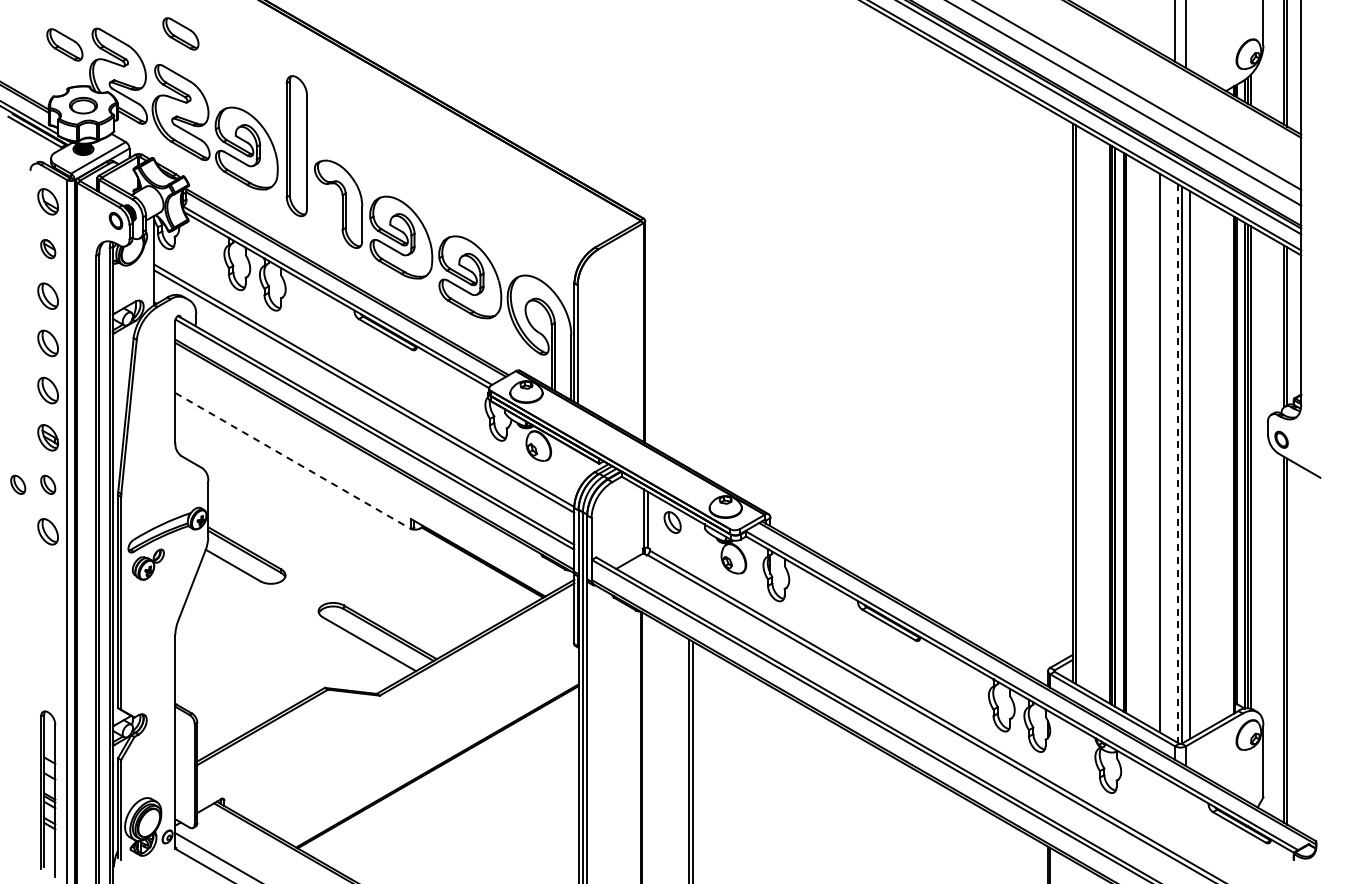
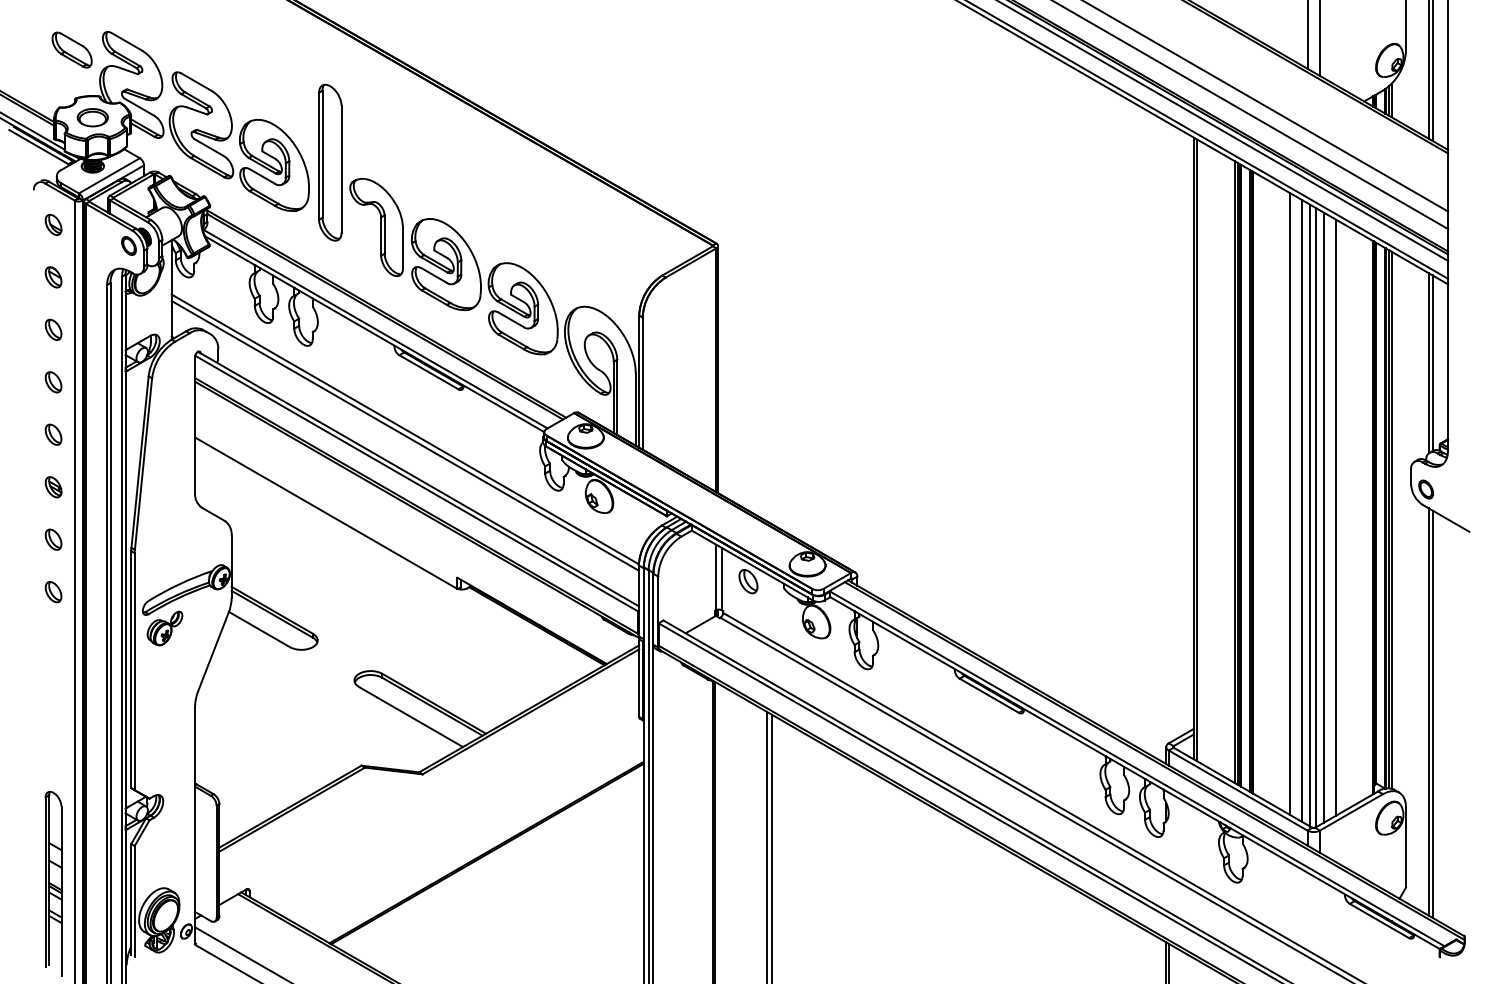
part: (180, 33) -> (200, 37), removed
part: (48, 202) -> (53, 225), size x0.71
part: (48, 296) -> (53, 330), size x0.71
part: (48, 343) -> (53, 382), size x0.71
part: (48, 390) -> (53, 434), size x0.71
part: (48, 437) -> (53, 486), size x0.71
line: (1170, 458) -> (1302, 510), added
line: (293, 460) -> (326, 512), dashed -> solid
line: (1177, 463) -> (1310, 515), dashed -> solid
line: (1200, 464) -> (1335, 517), added
part: (18, 484) -> (20, 539), removed
part: (48, 532) -> (53, 592), size x0.71

